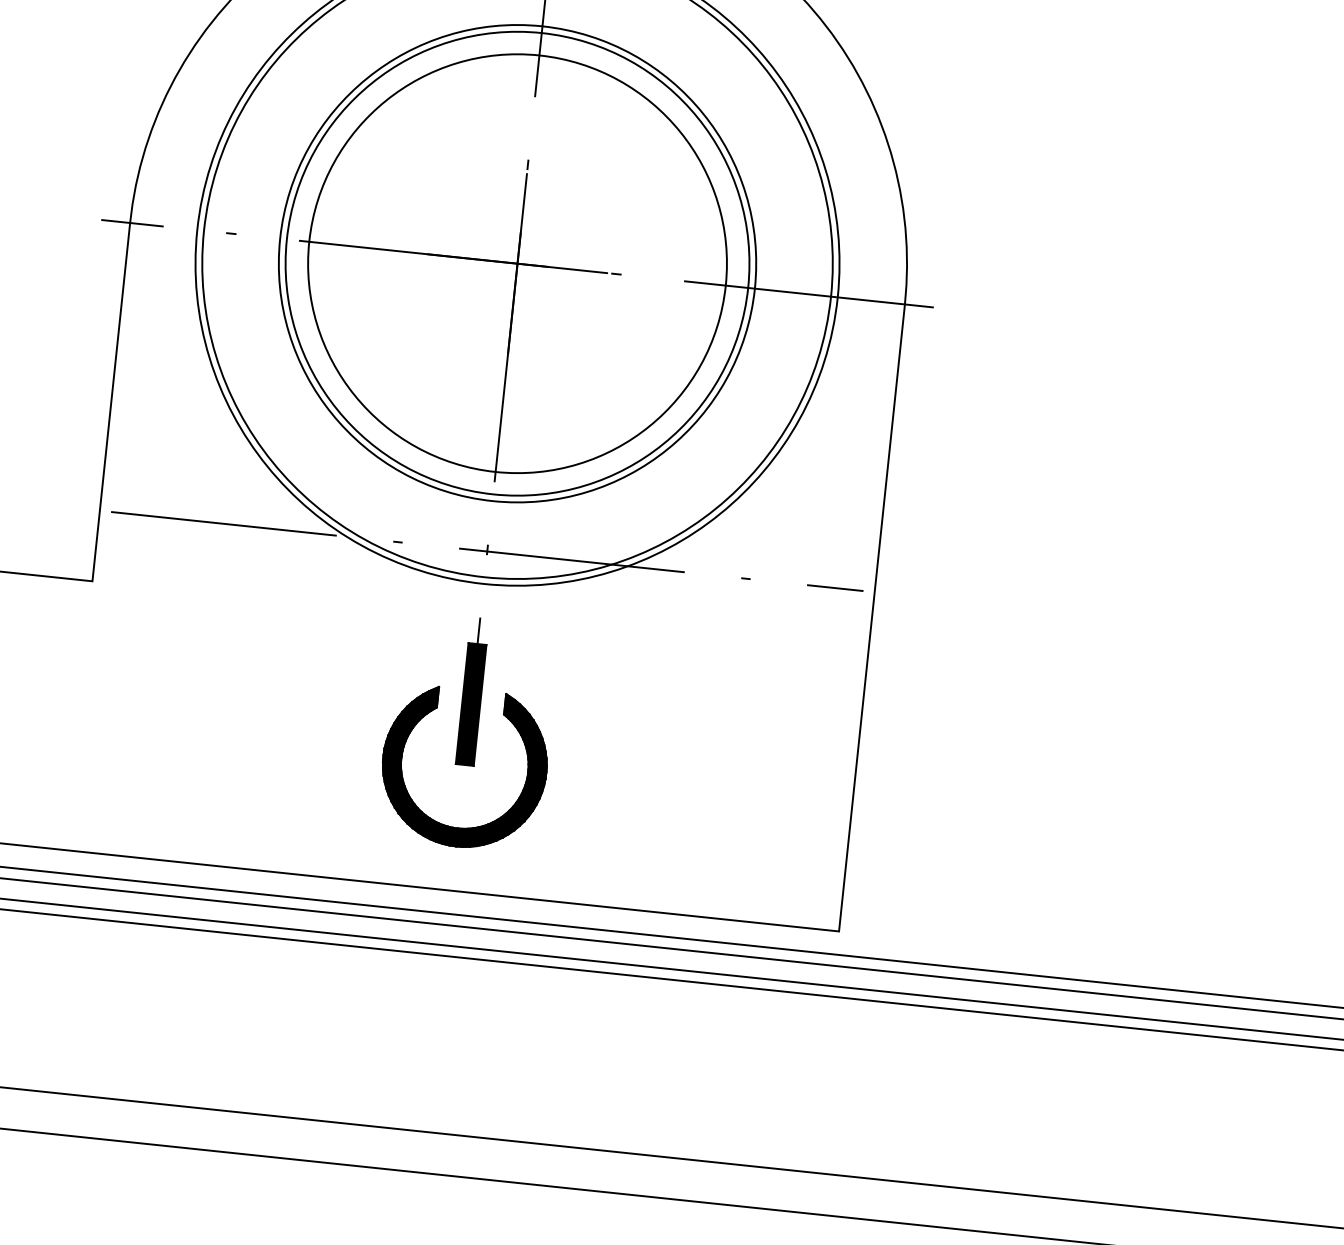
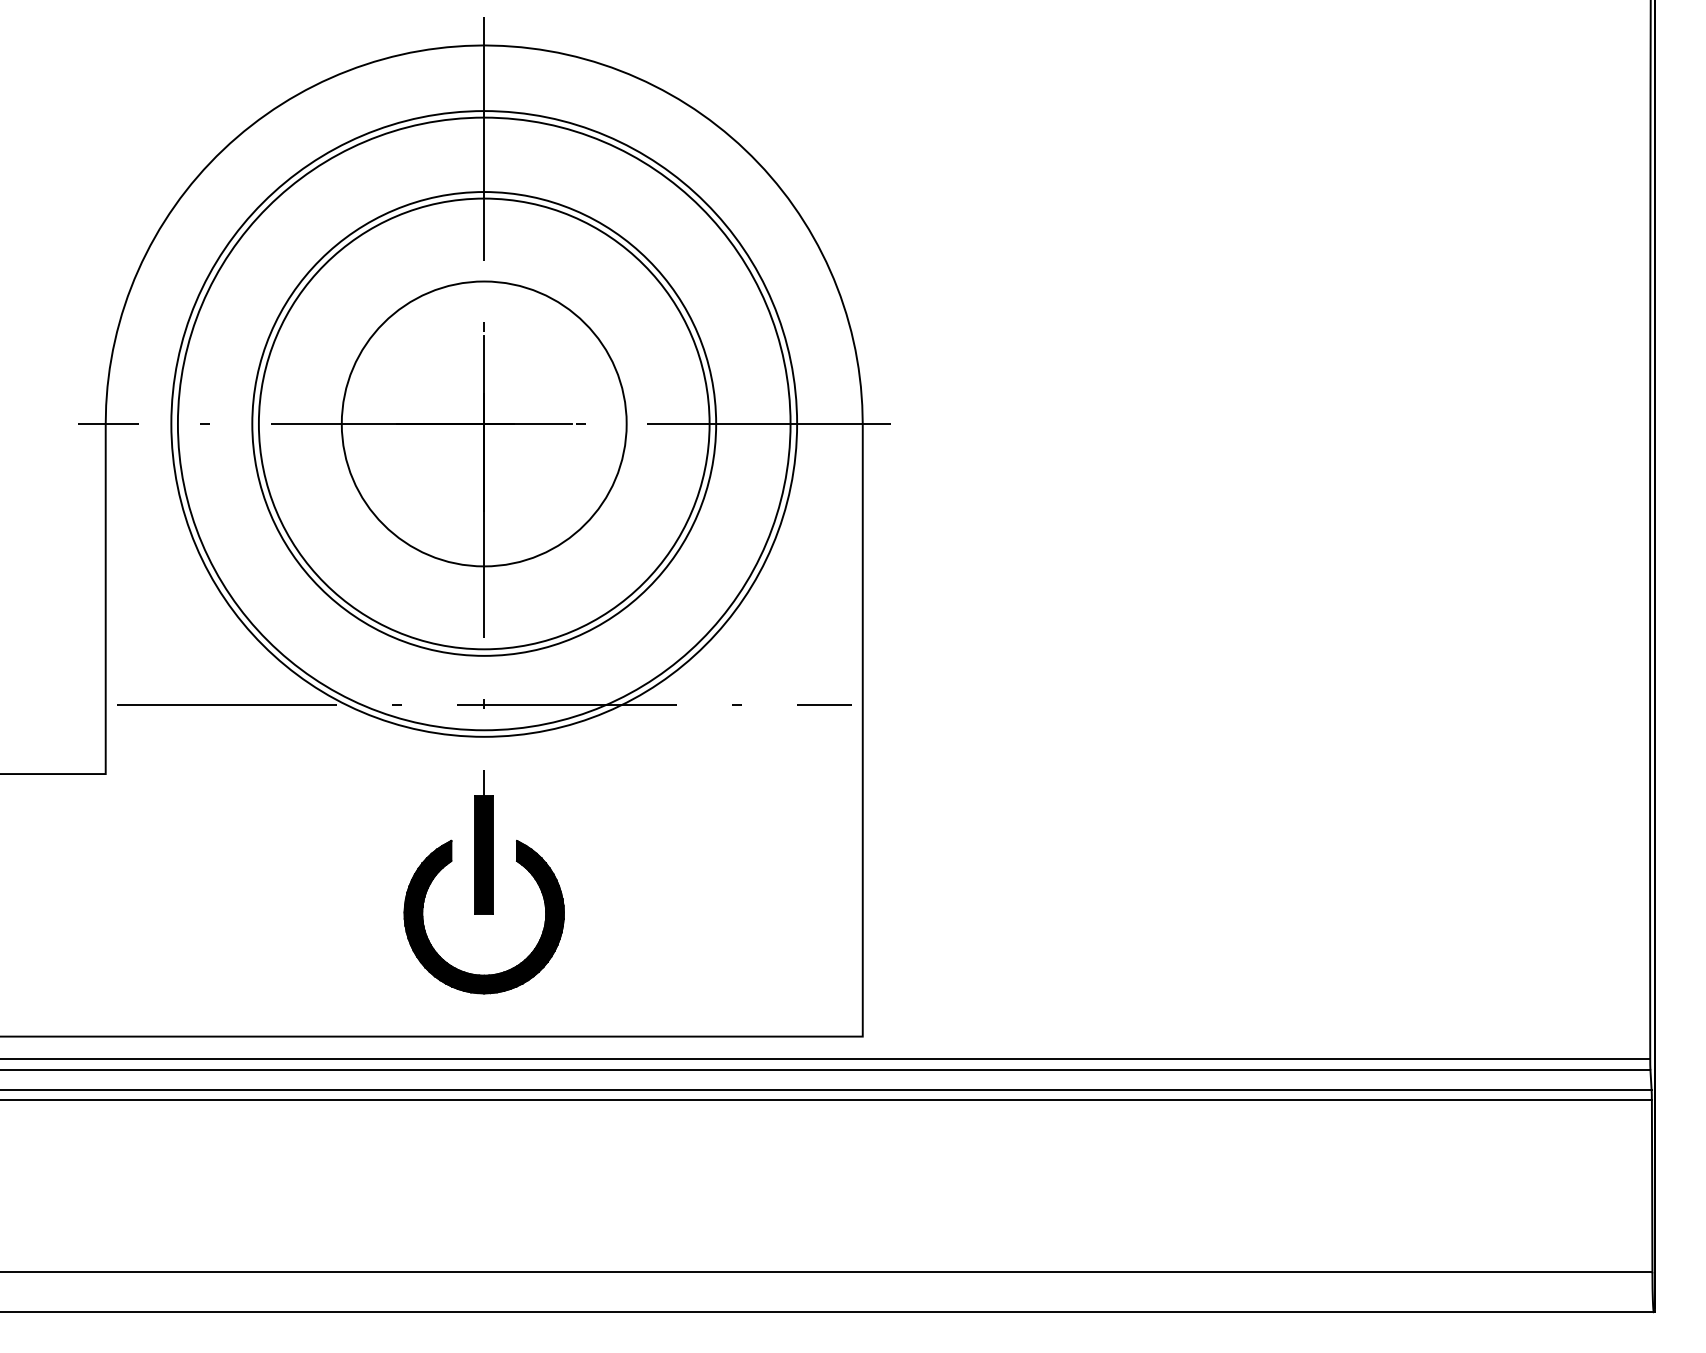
circle: (516, 263) -> (483, 423), size x0.7

